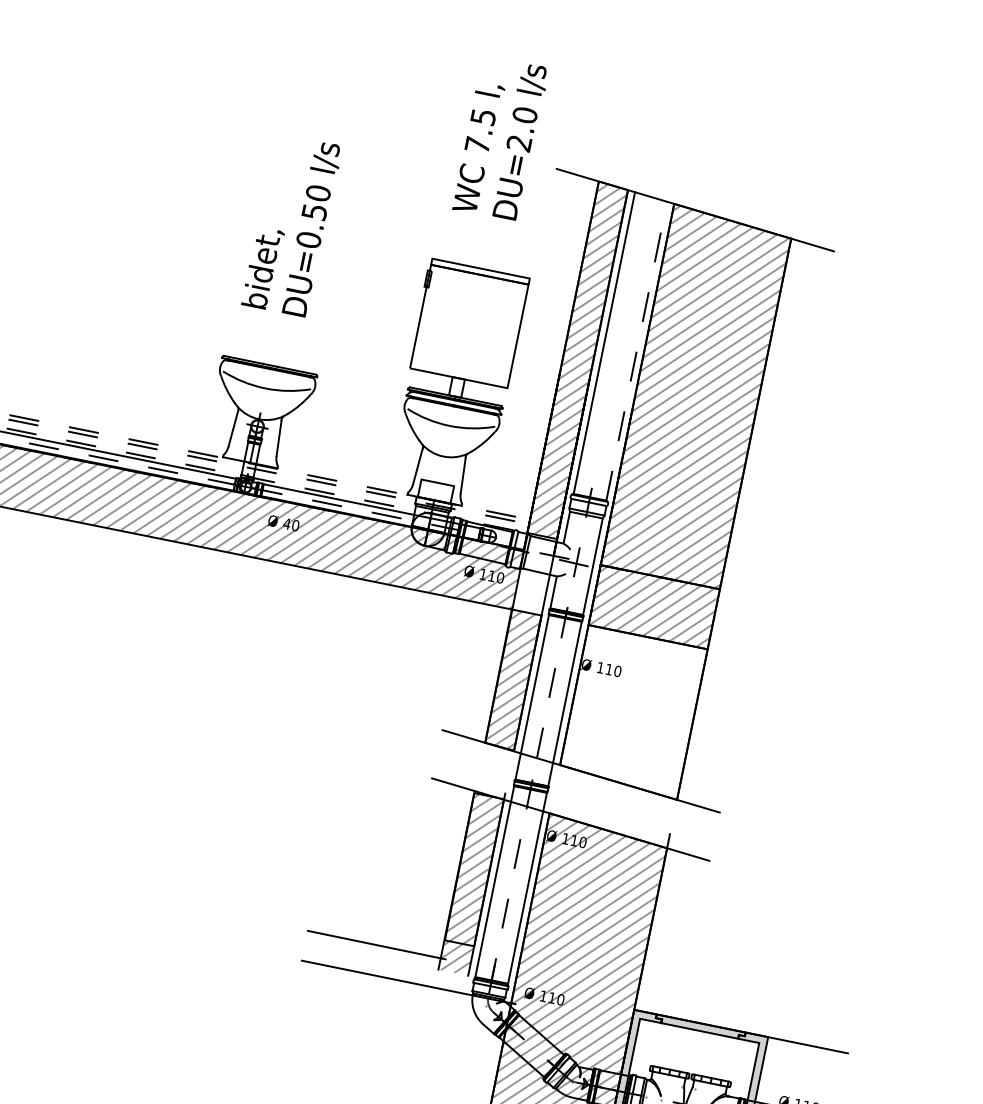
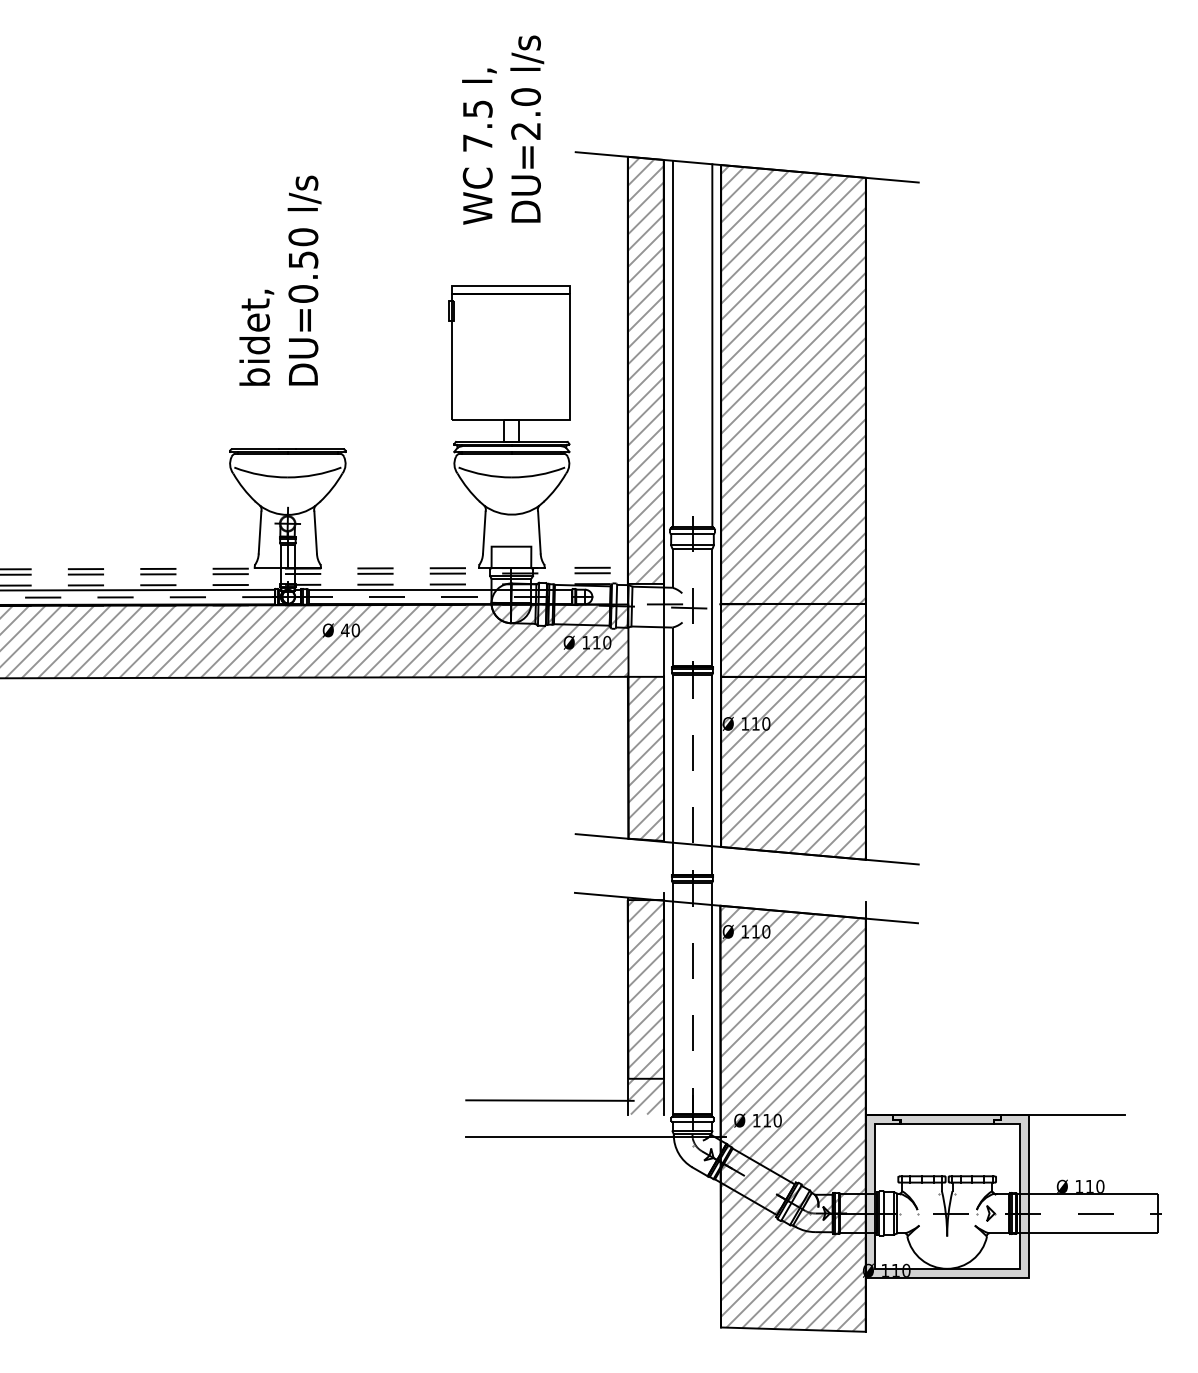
line: (636, 350) -> (712, 345), dashed -> solid
hatch: (632, 711) -> (793, 767), added

